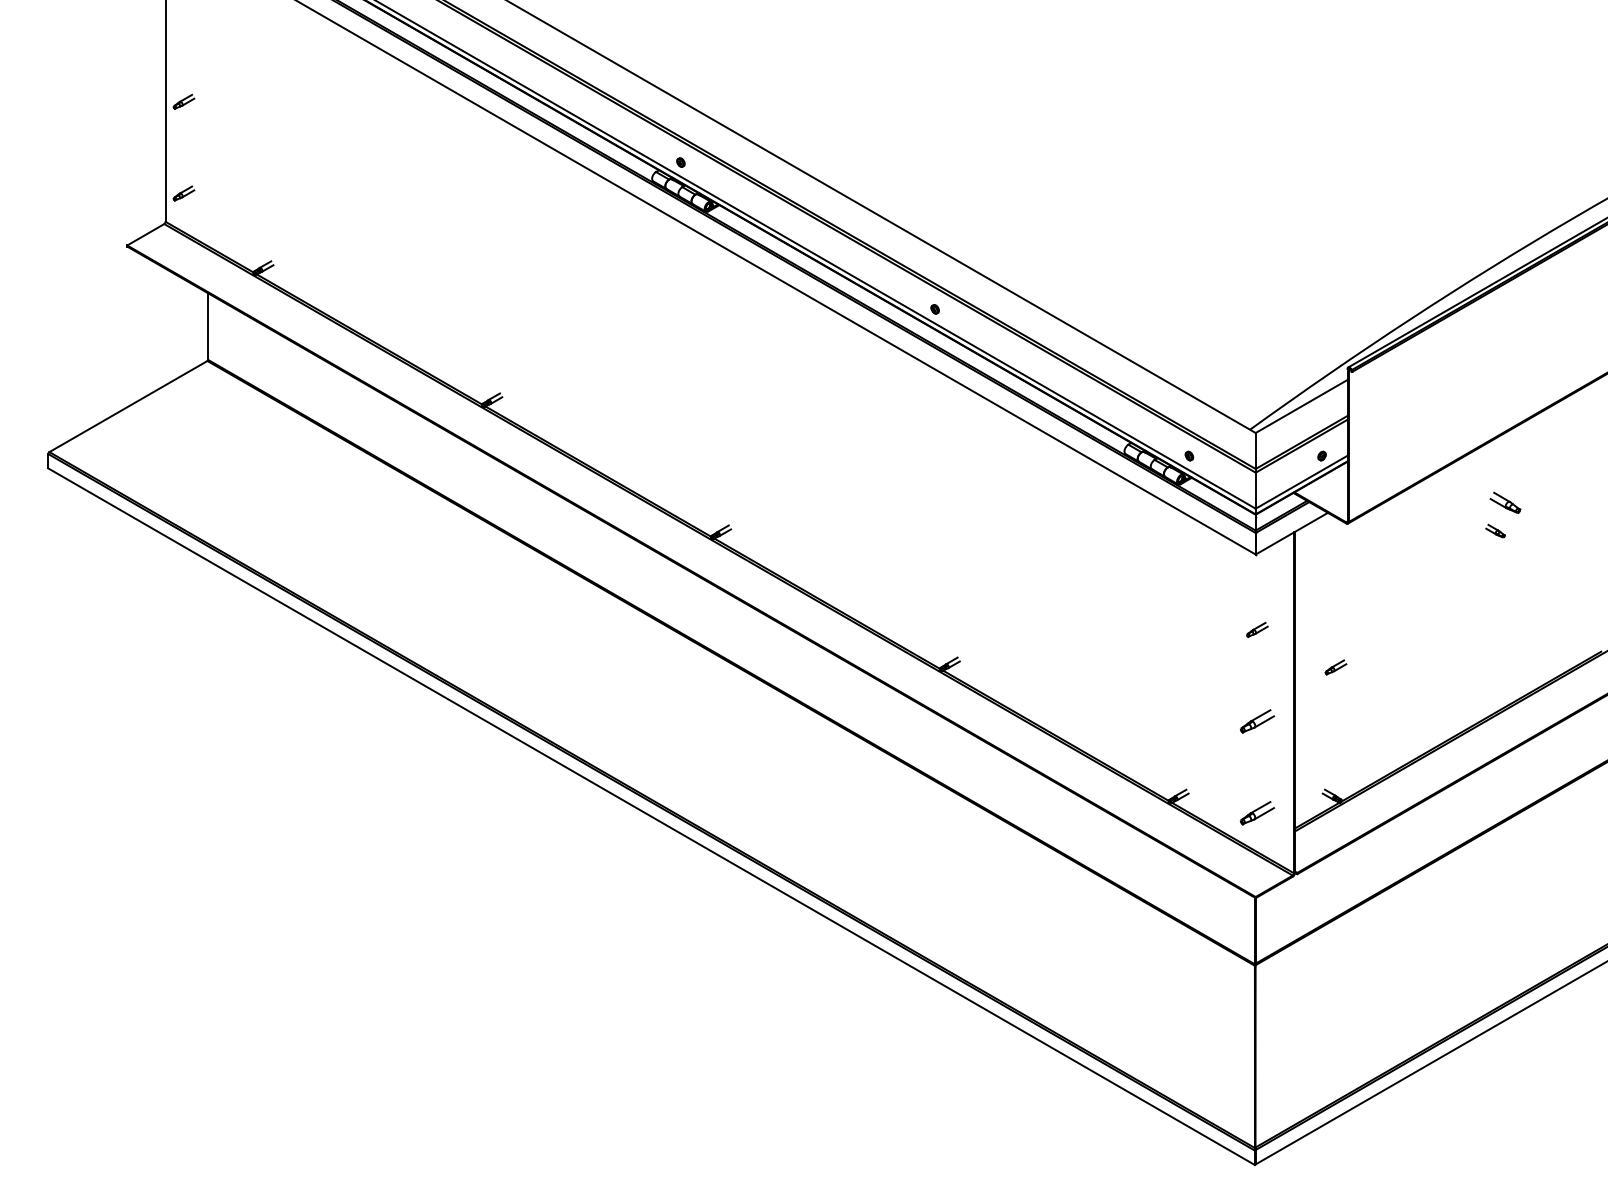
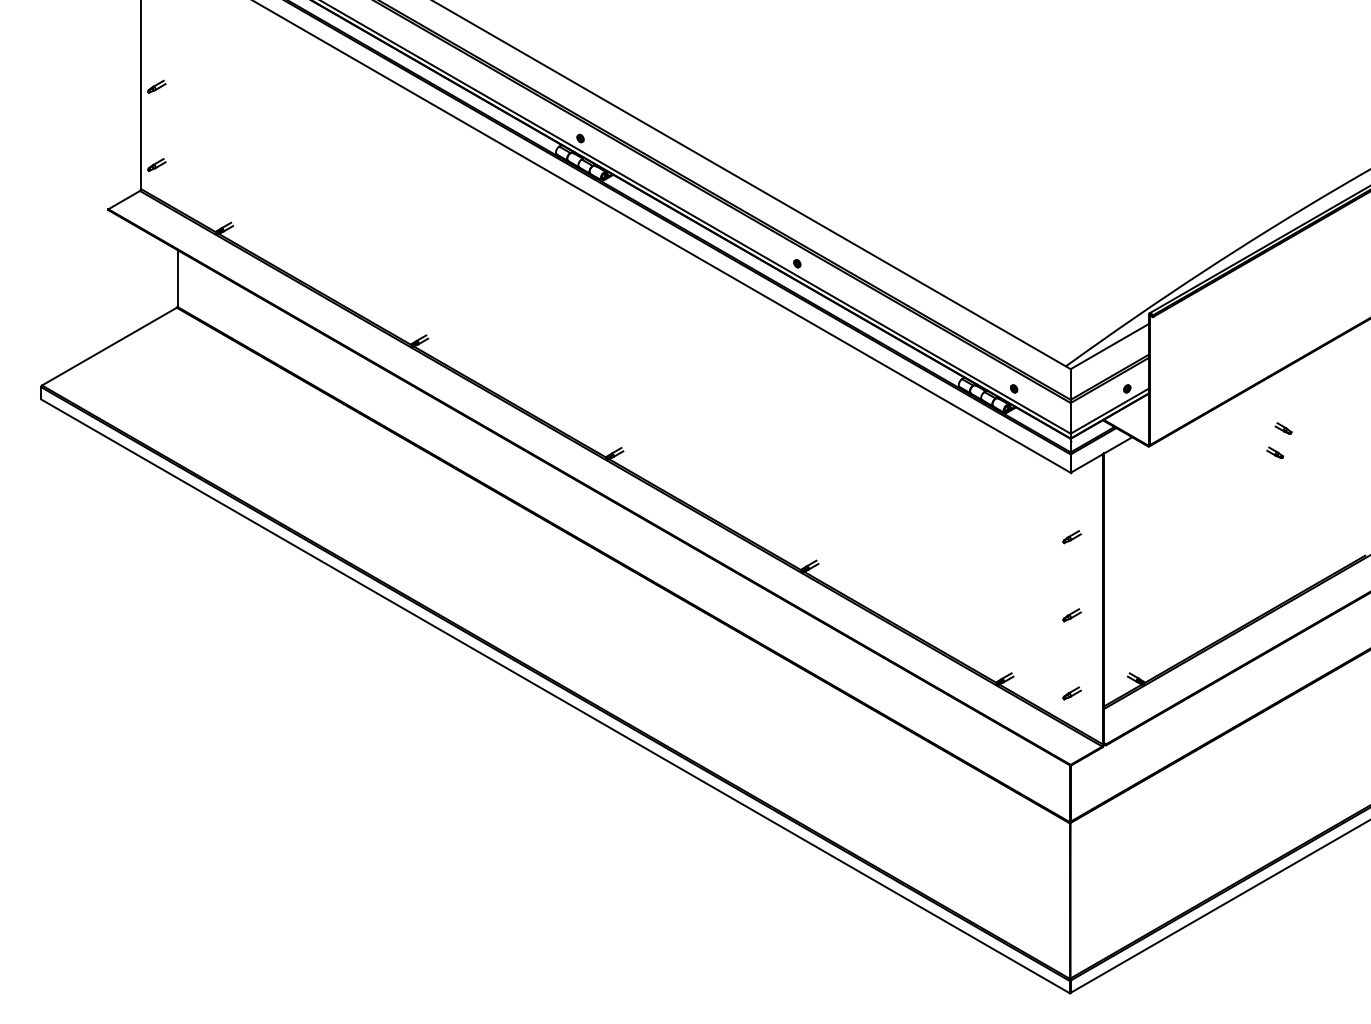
part: (1505, 502) -> (1283, 428), size x0.62
part: (1335, 667) -> (1138, 569), removed
part: (1256, 721) -> (1071, 615), size x0.62
part: (1256, 813) -> (1071, 693), size x0.62

